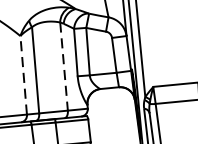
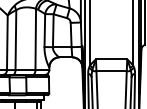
line: (63, 66) -> (35, 39), dashed -> solid
line: (23, 74) -> (7, 42), dashed -> solid

